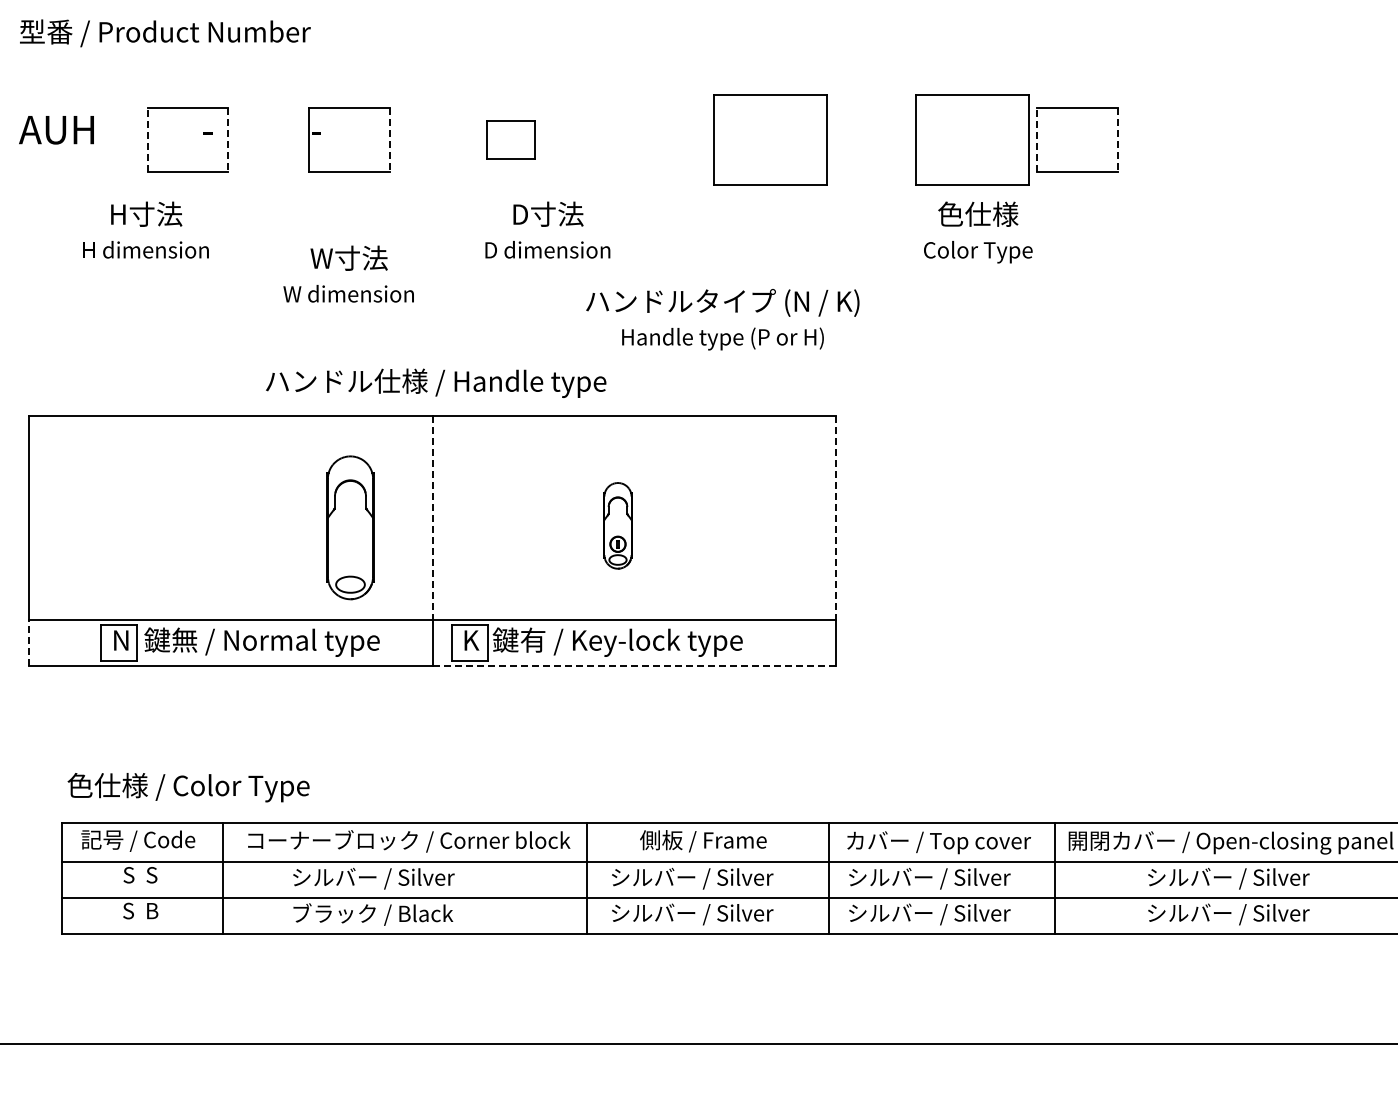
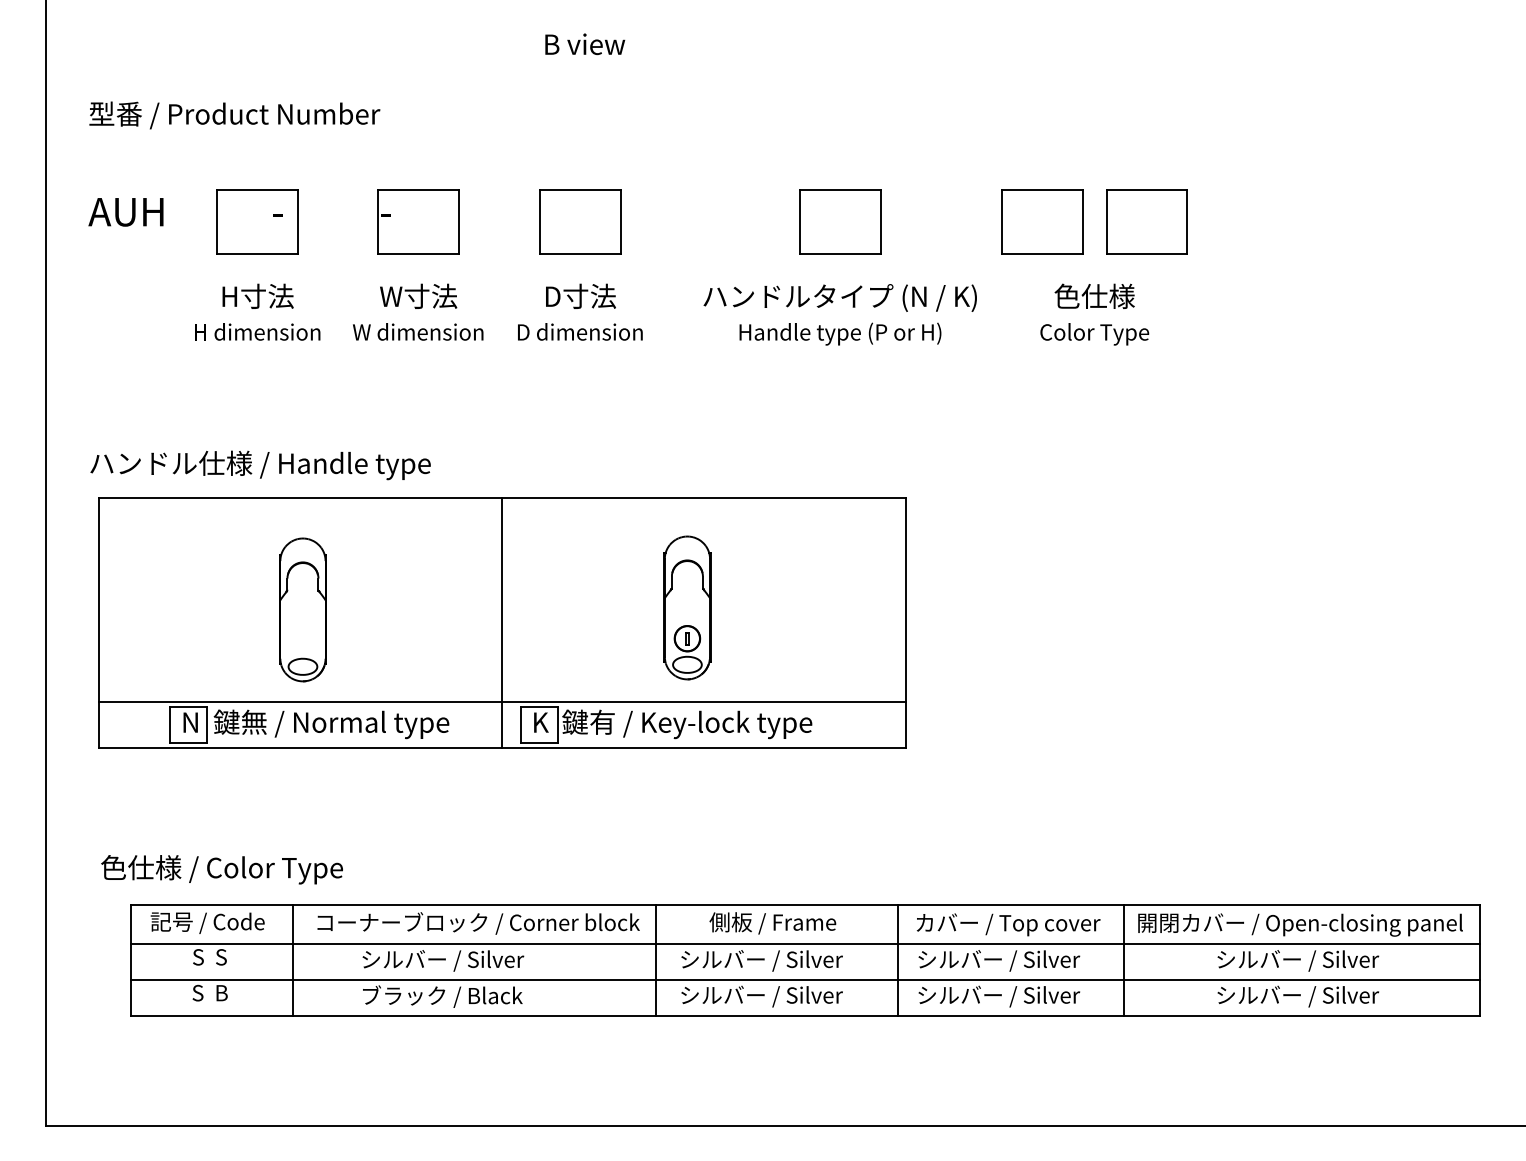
line: (148, 139) -> (217, 221), dashed -> solid
part: (511, 139) -> (580, 221), size x1.67
part: (771, 139) -> (840, 221), size x0.71
part: (973, 139) -> (1042, 221), size x0.71
line: (1037, 139) -> (1106, 221), dashed -> solid
line: (228, 140) -> (297, 222), dashed -> solid
line: (390, 140) -> (459, 222), dashed -> solid
line: (1118, 140) -> (1187, 222), dashed -> solid
text: (146, 229) -> (257, 311), moved
text: (548, 229) -> (580, 311), moved
text: (978, 232) -> (1094, 314), moved
text: (349, 273) -> (418, 311), moved
text: (722, 319) -> (839, 314), moved
text: (436, 383) -> (260, 465), moved
line: (433, 518) -> (502, 600), dashed -> solid
line: (836, 518) -> (905, 600), dashed -> solid
part: (618, 525) -> (687, 607), size x1.67
part: (350, 527) -> (302, 609), moved
line: (29, 642) -> (98, 724), dashed -> solid
line: (634, 666) -> (703, 748), dashed -> solid
text: (188, 787) -> (221, 869), moved

